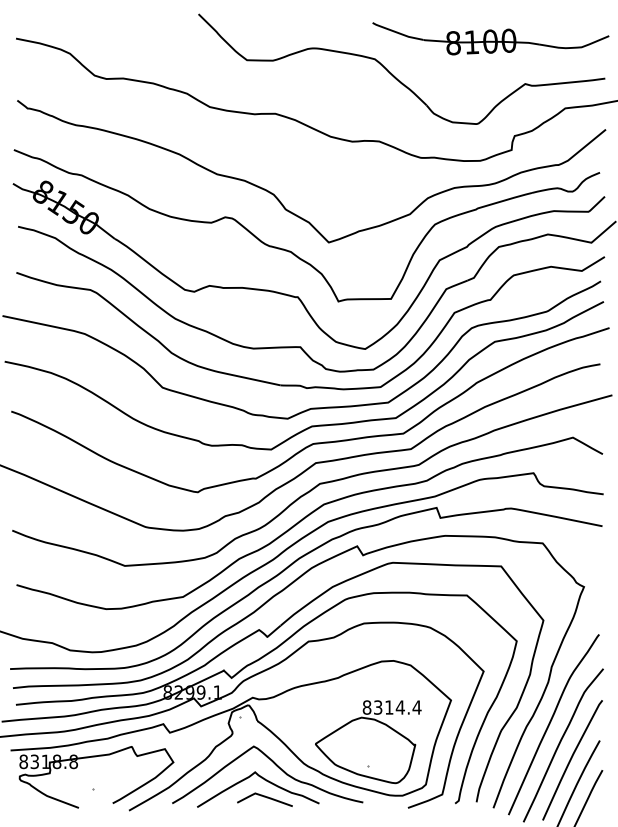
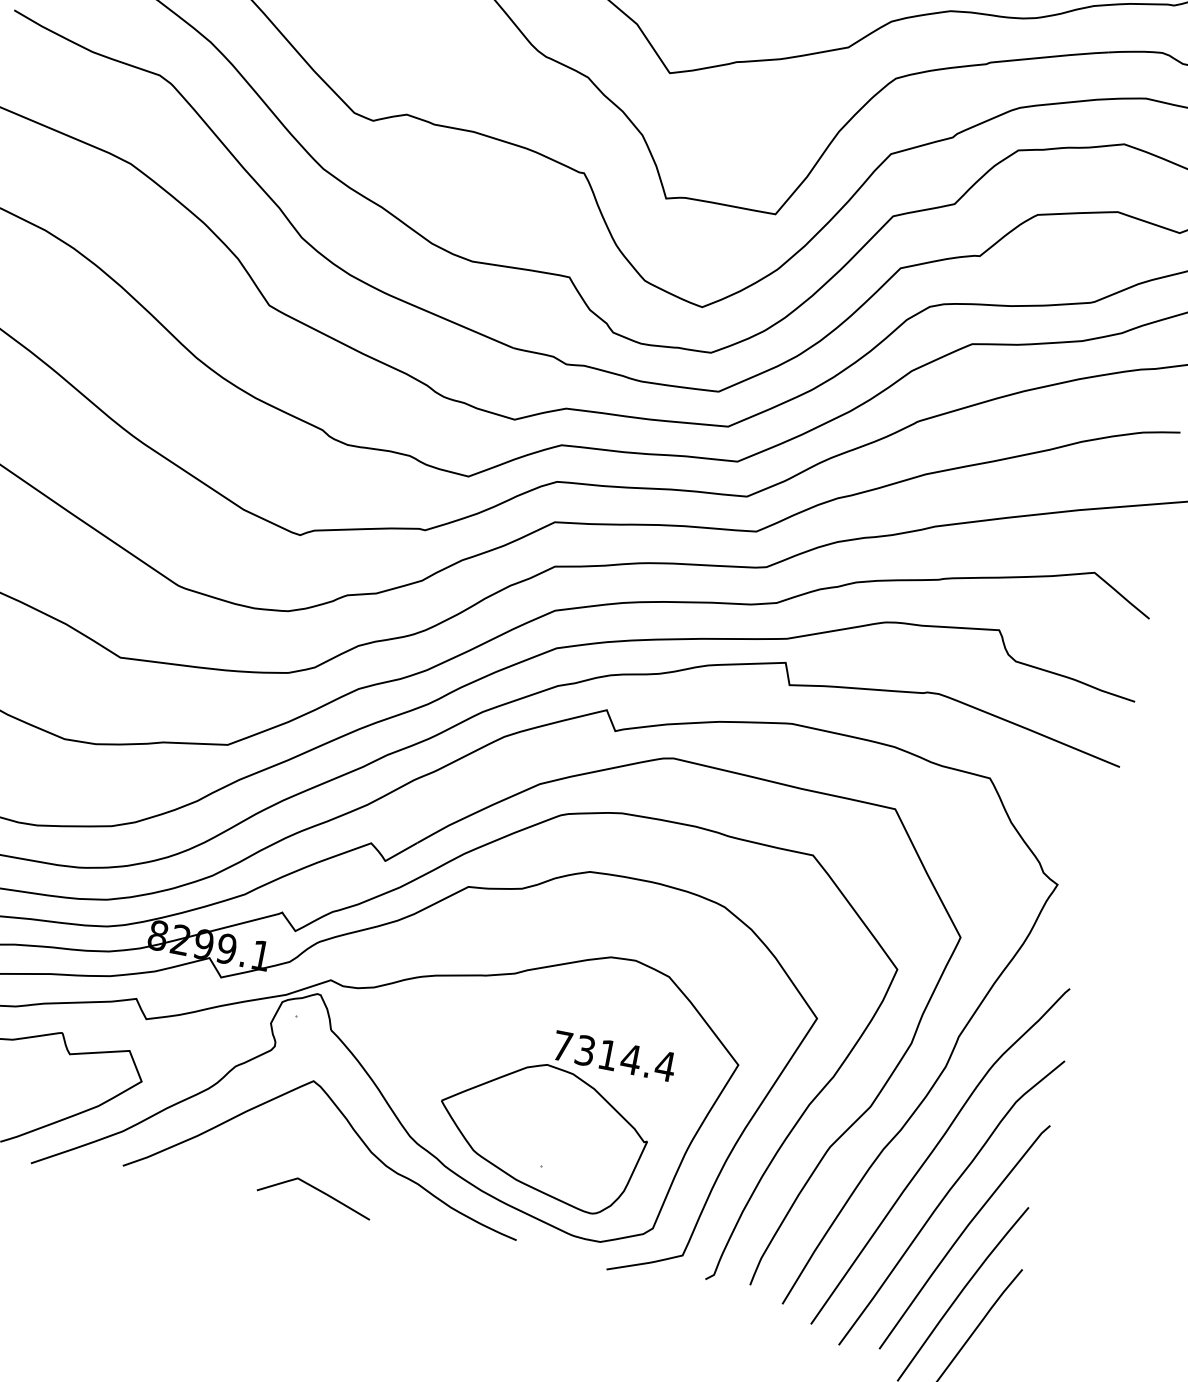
text: (366, 707) -> (561, 1045), 8314.4 -> 7314.4
curve: (264, 780) -> (322, 1155), removed

